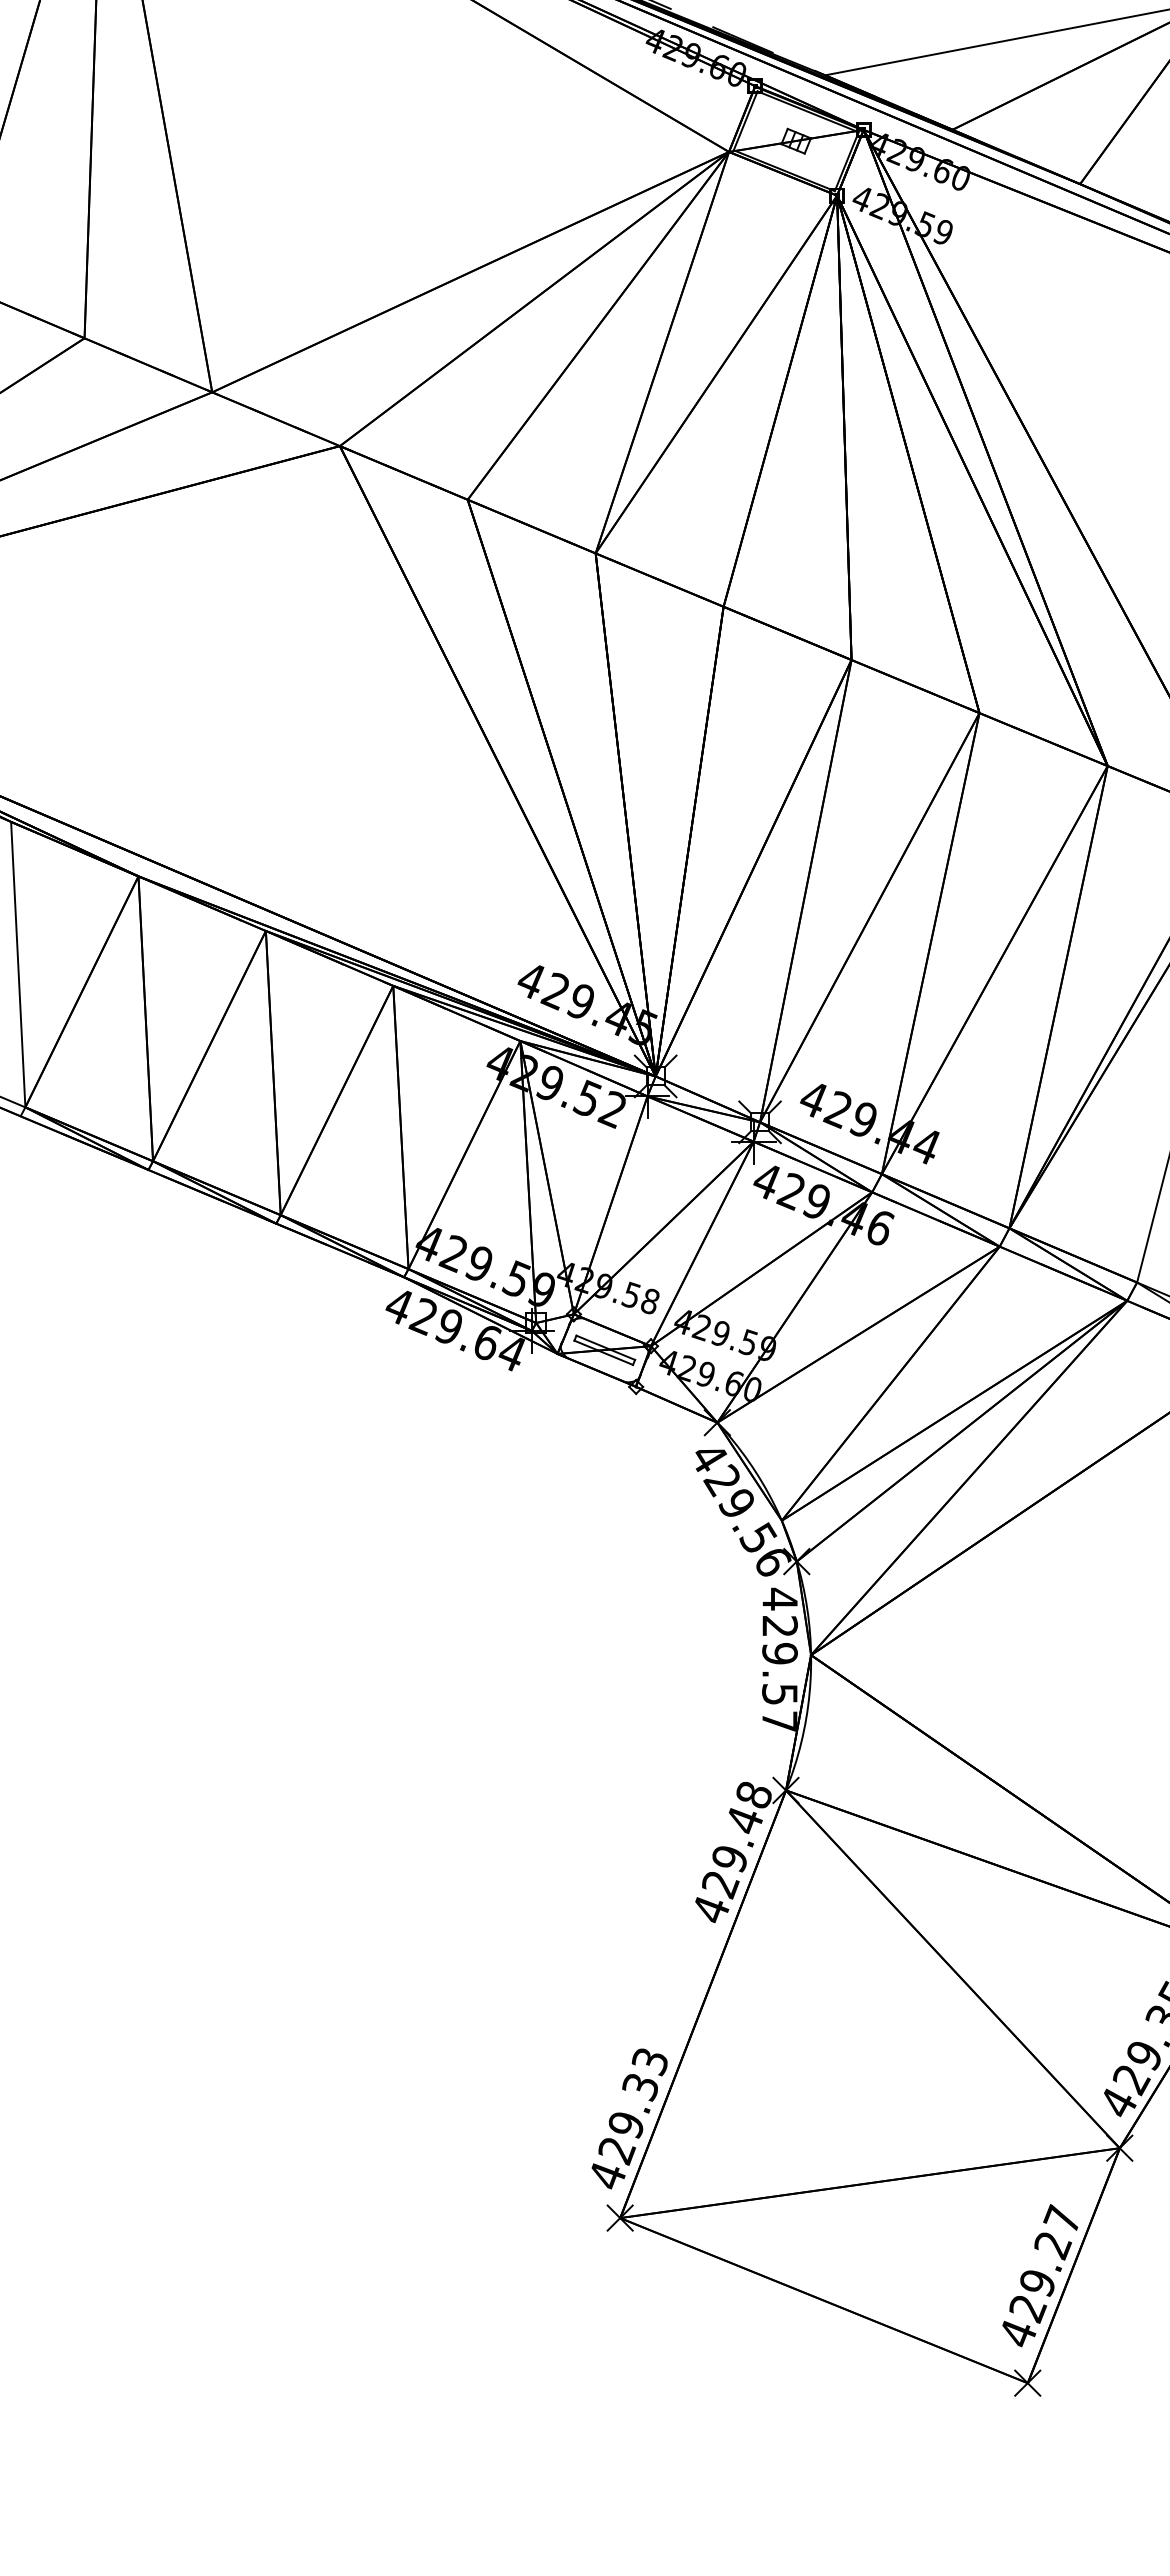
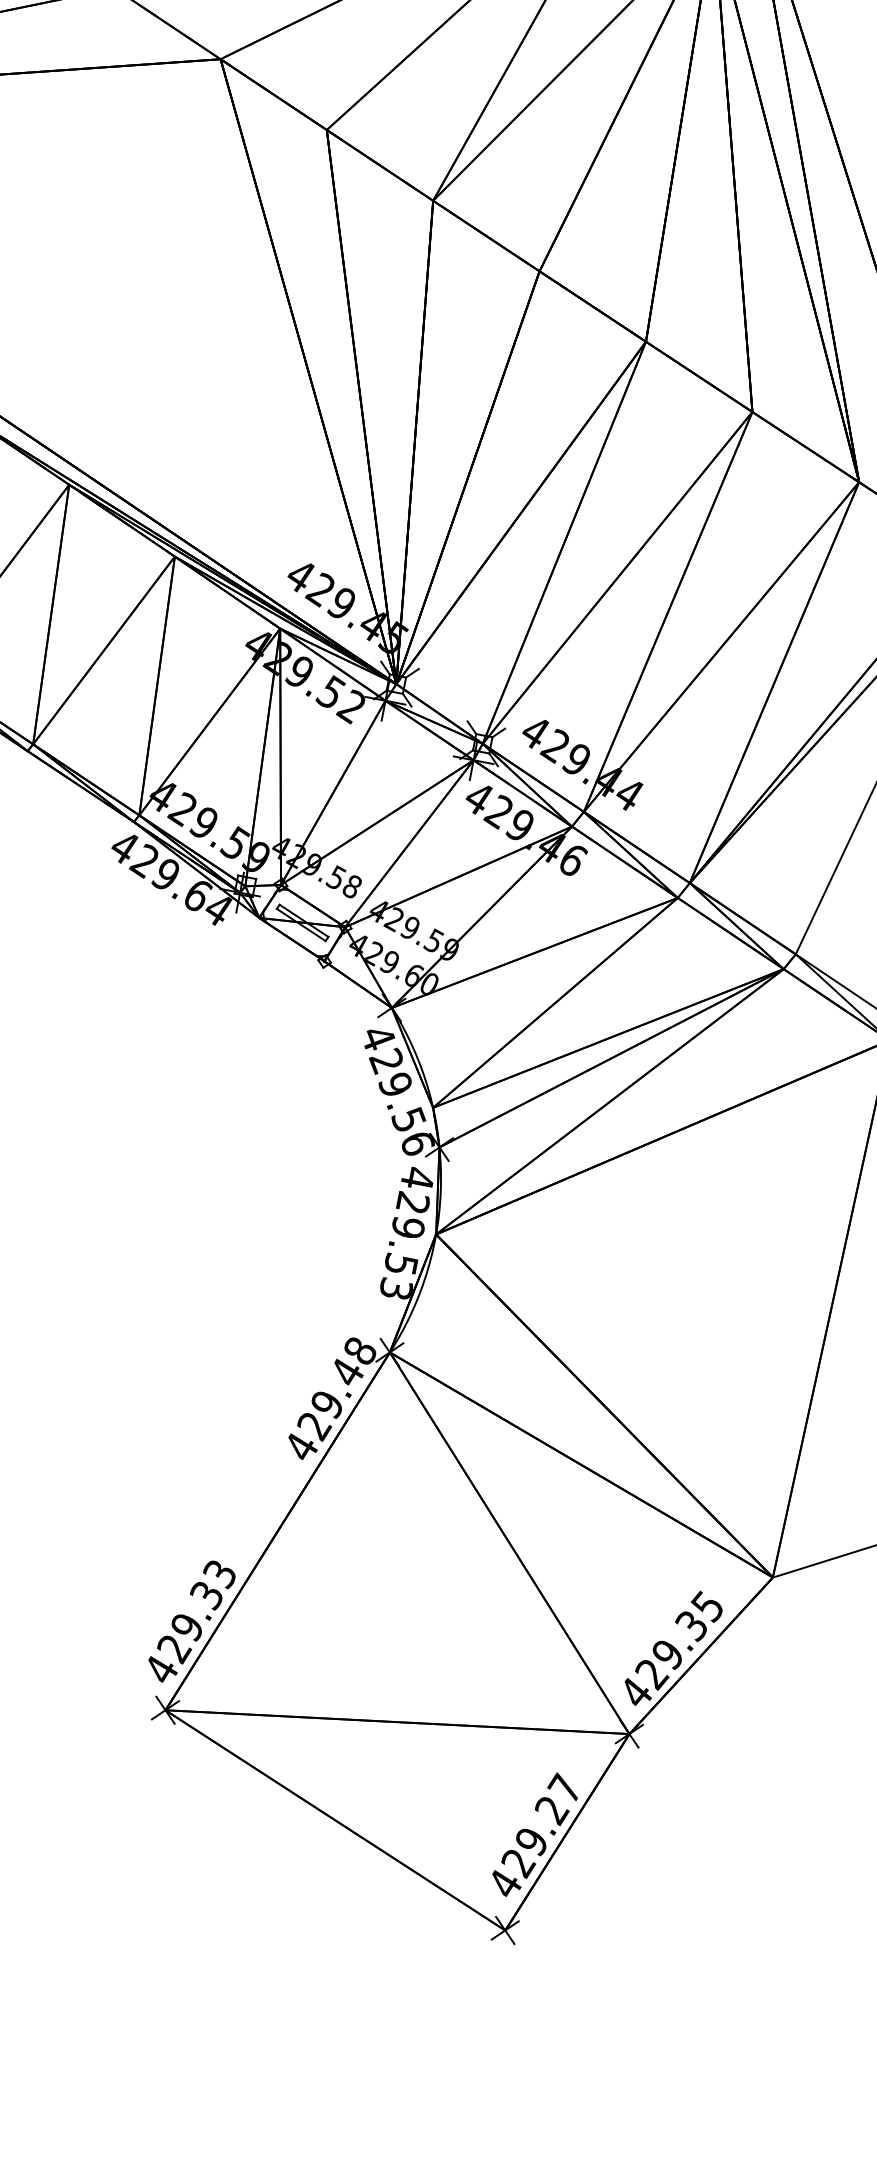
text: (779, 1721) -> (396, 1288), 429.57 -> 429.53

